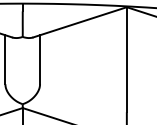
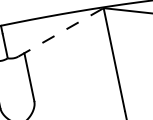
line: (80, 22) -> (61, 32), solid -> dashed

